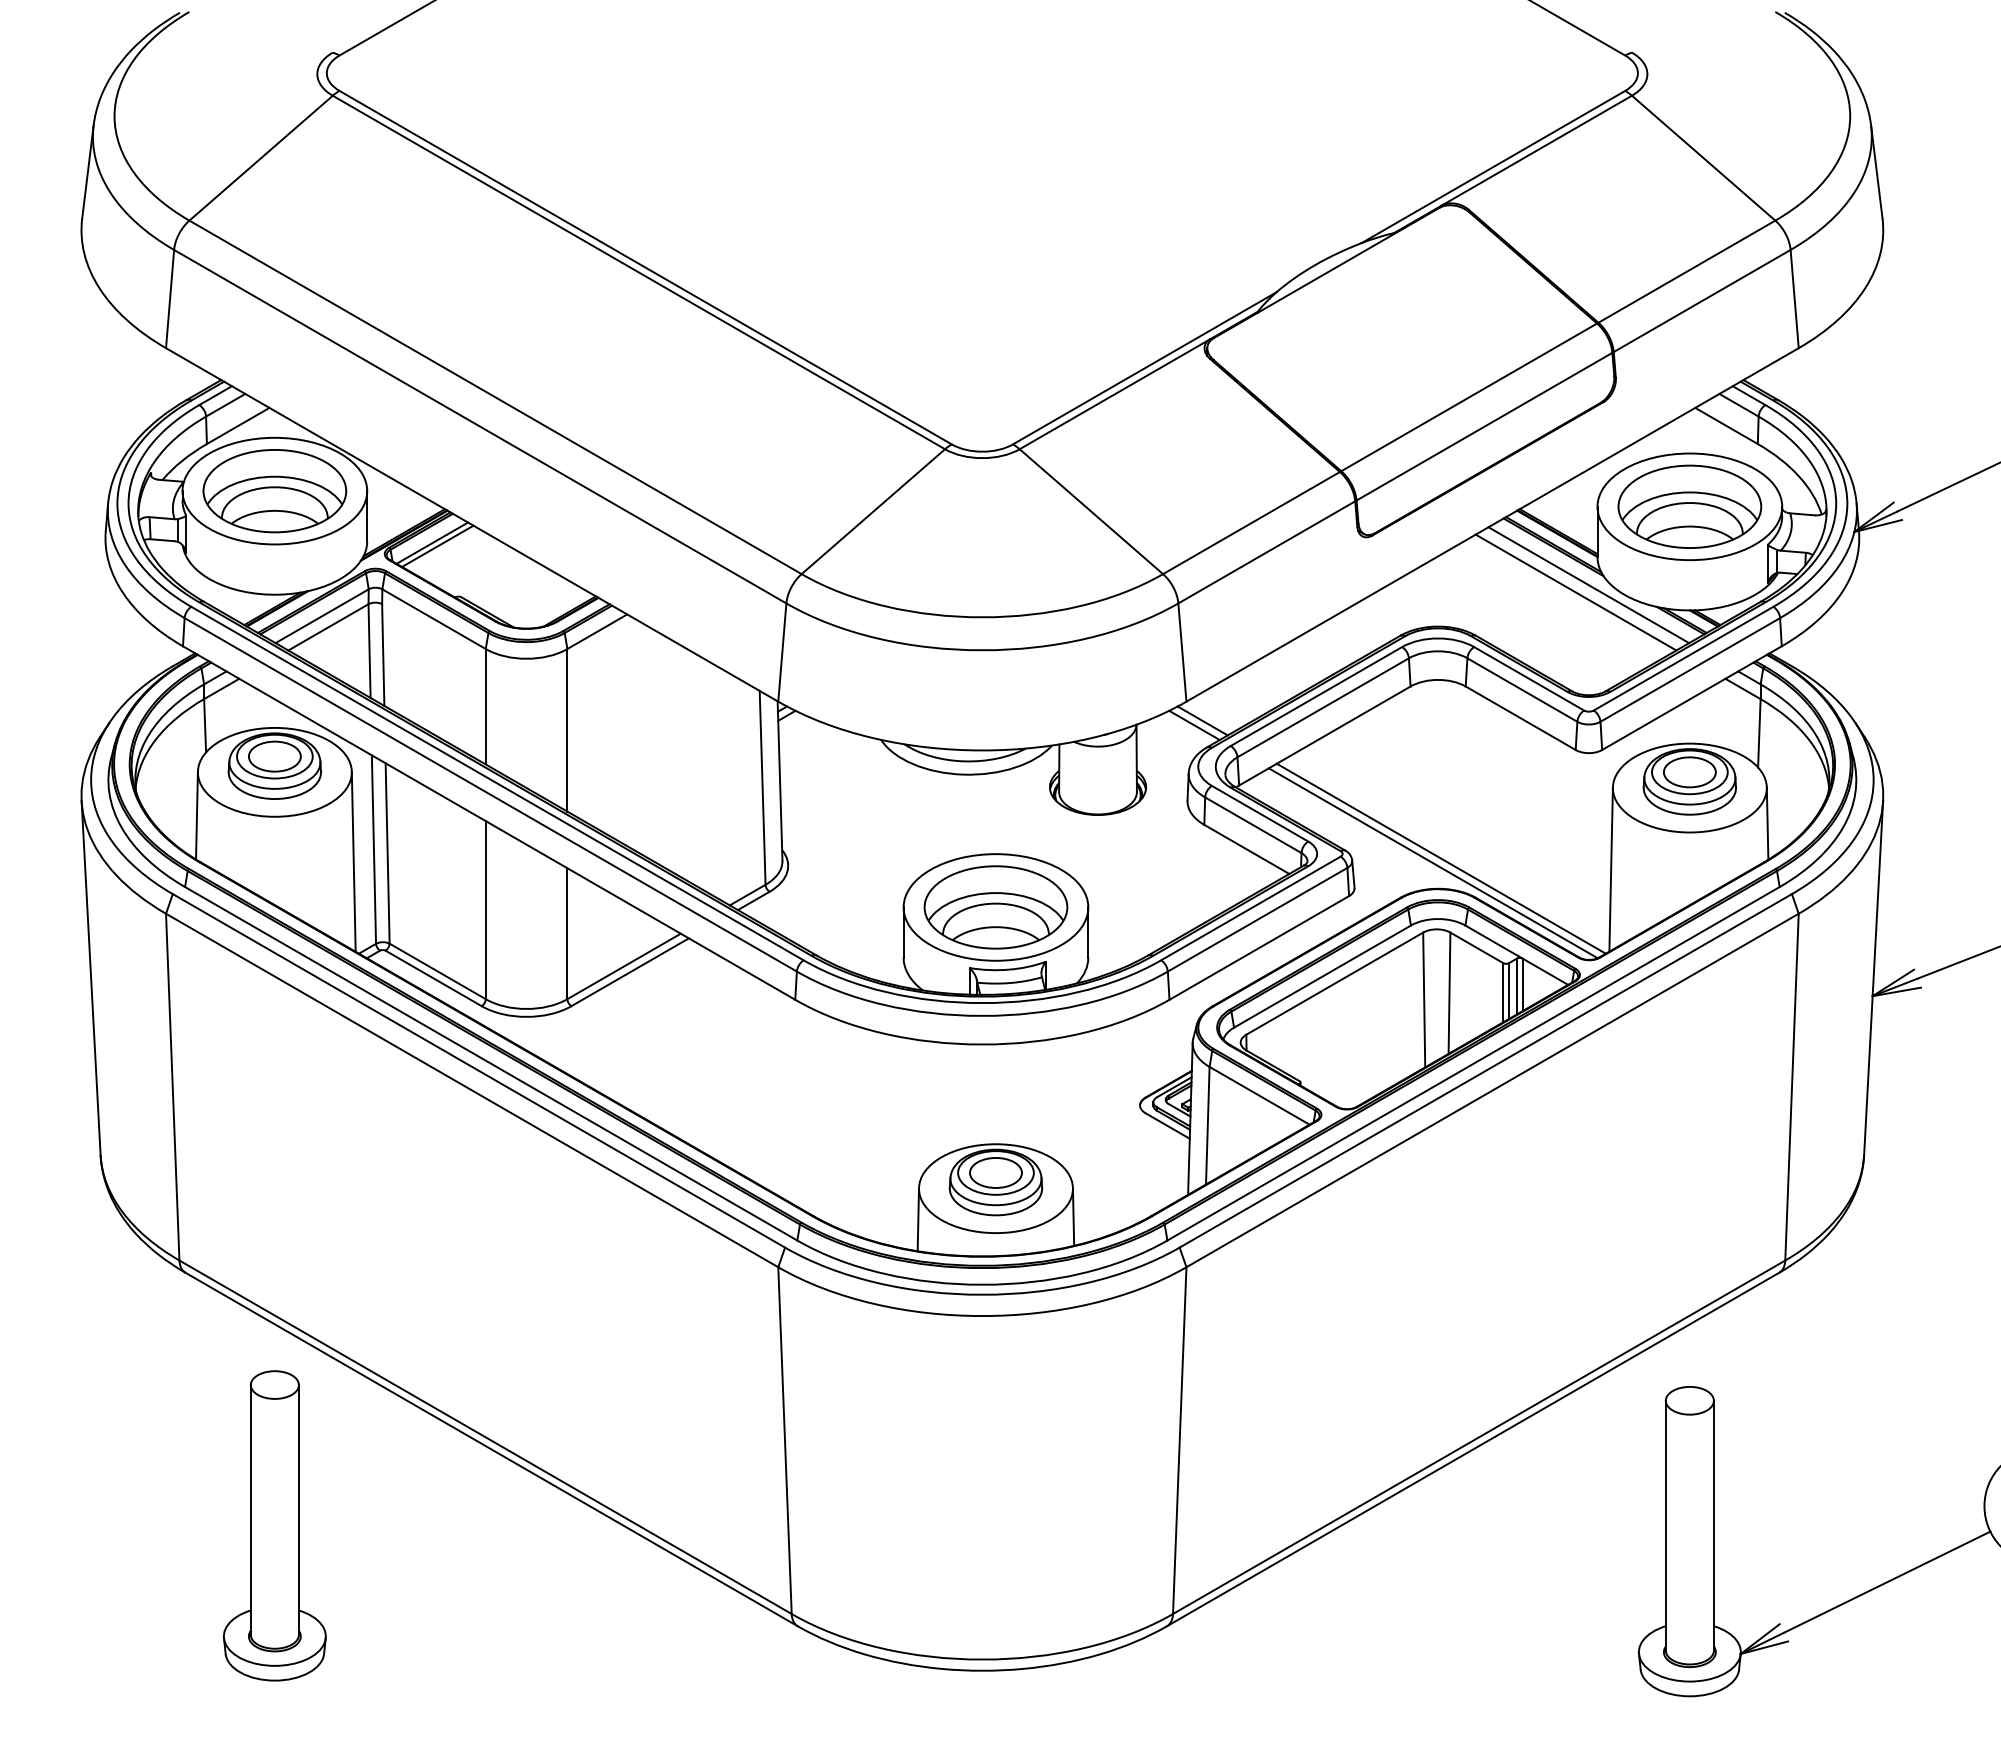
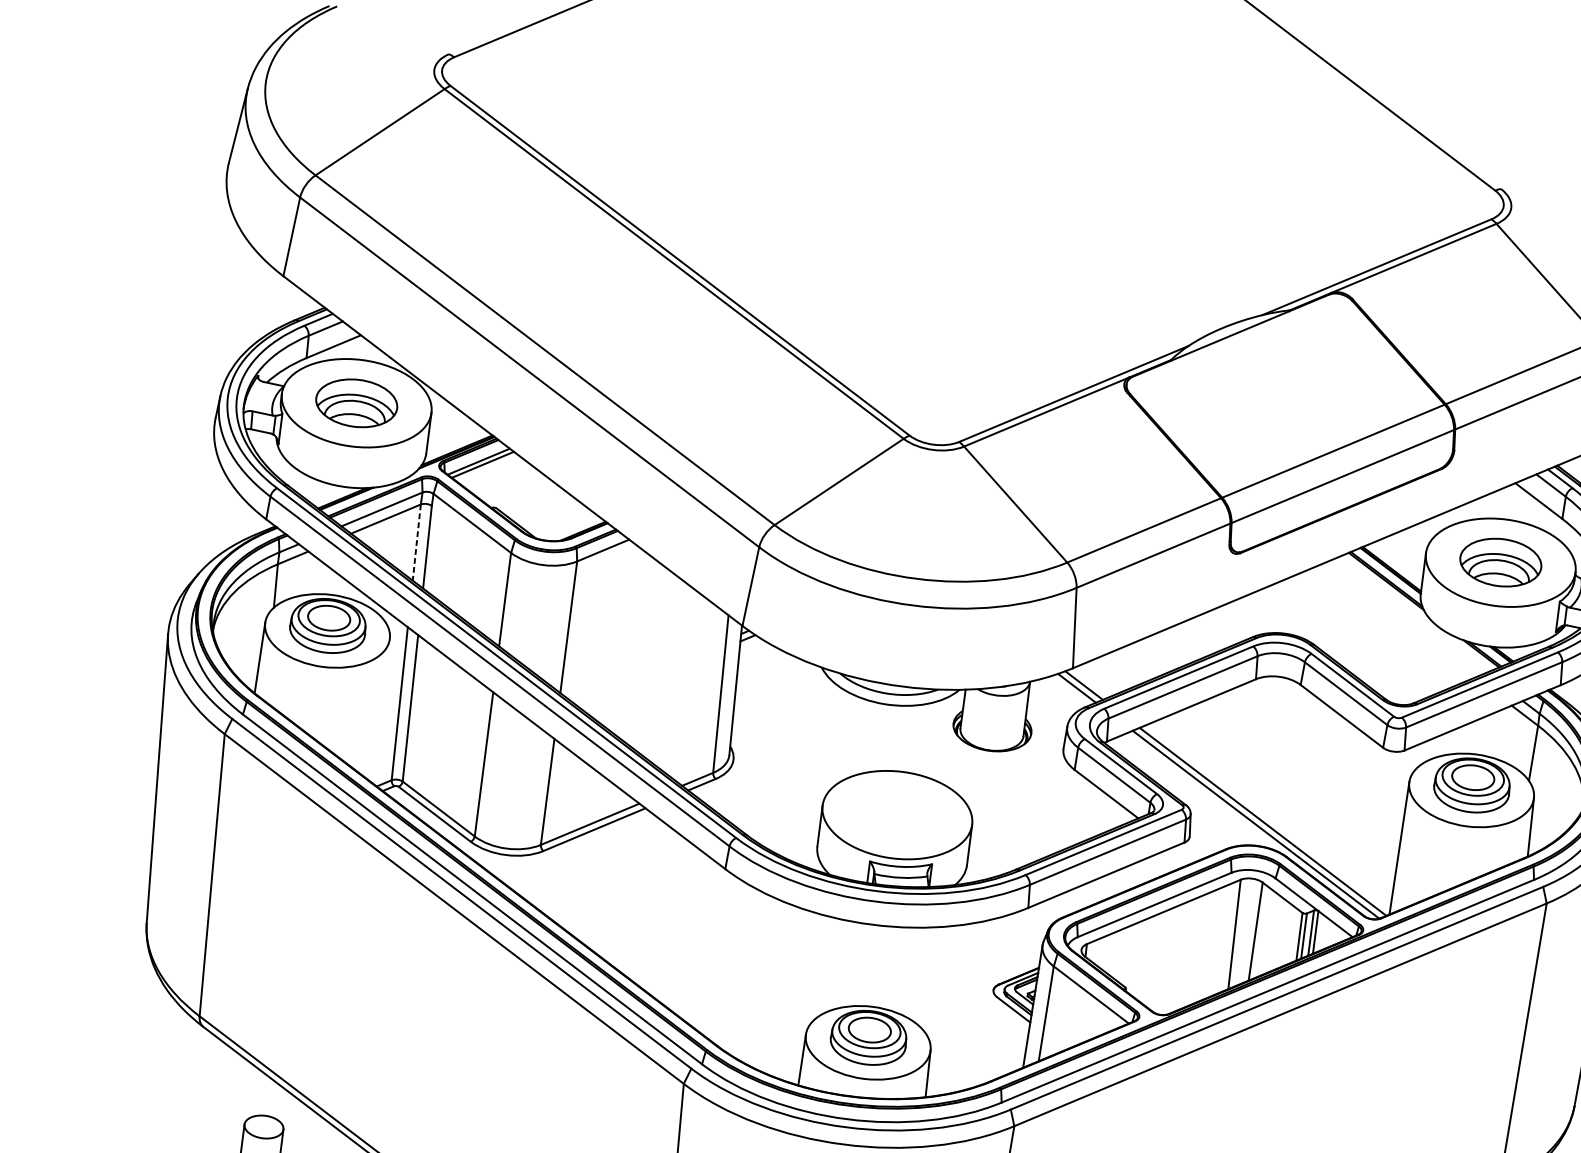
part: (274, 491) -> (356, 403), size x0.7
part: (1689, 506) -> (1500, 562), size x0.7
line: (1588, 585) -> (1410, 615), removed
line: (1575, 592) -> (1399, 620), removed
line: (369, 651) -> (416, 542), solid -> dashed
line: (353, 861) -> (381, 711), removed
part: (995, 907) -> (897, 815), removed

